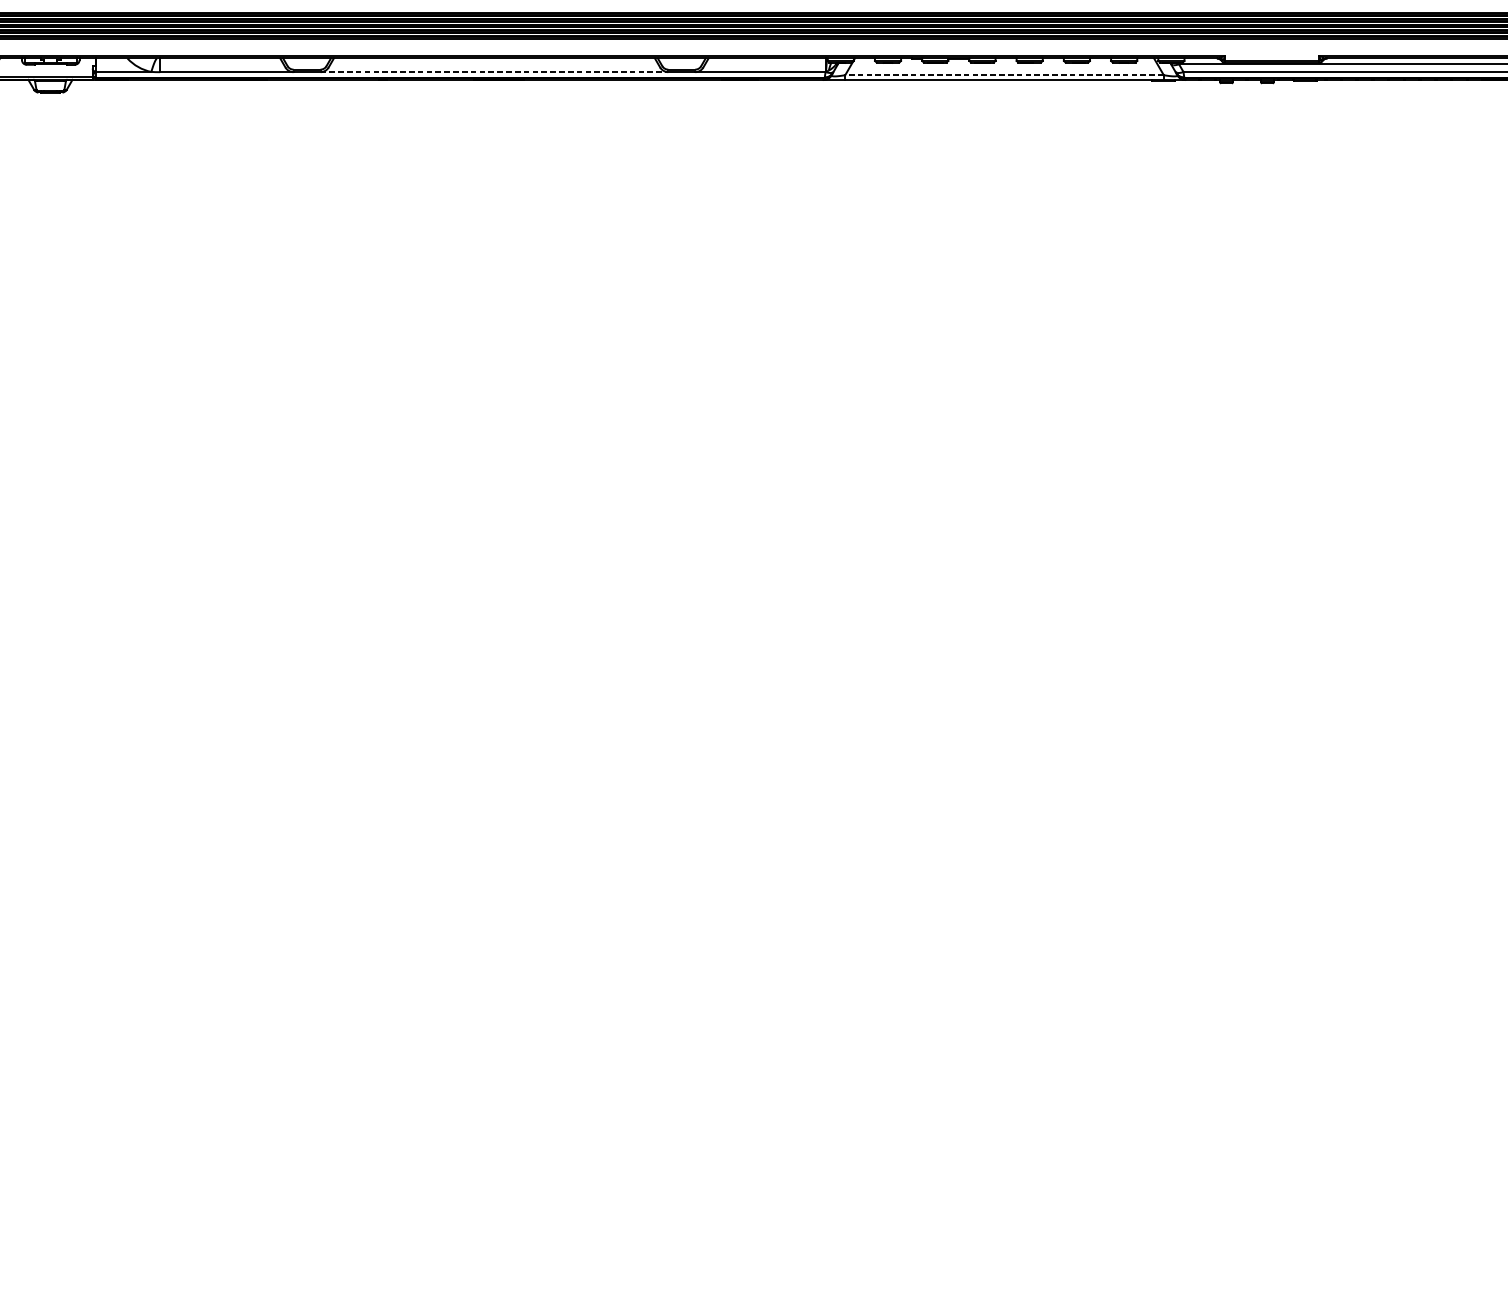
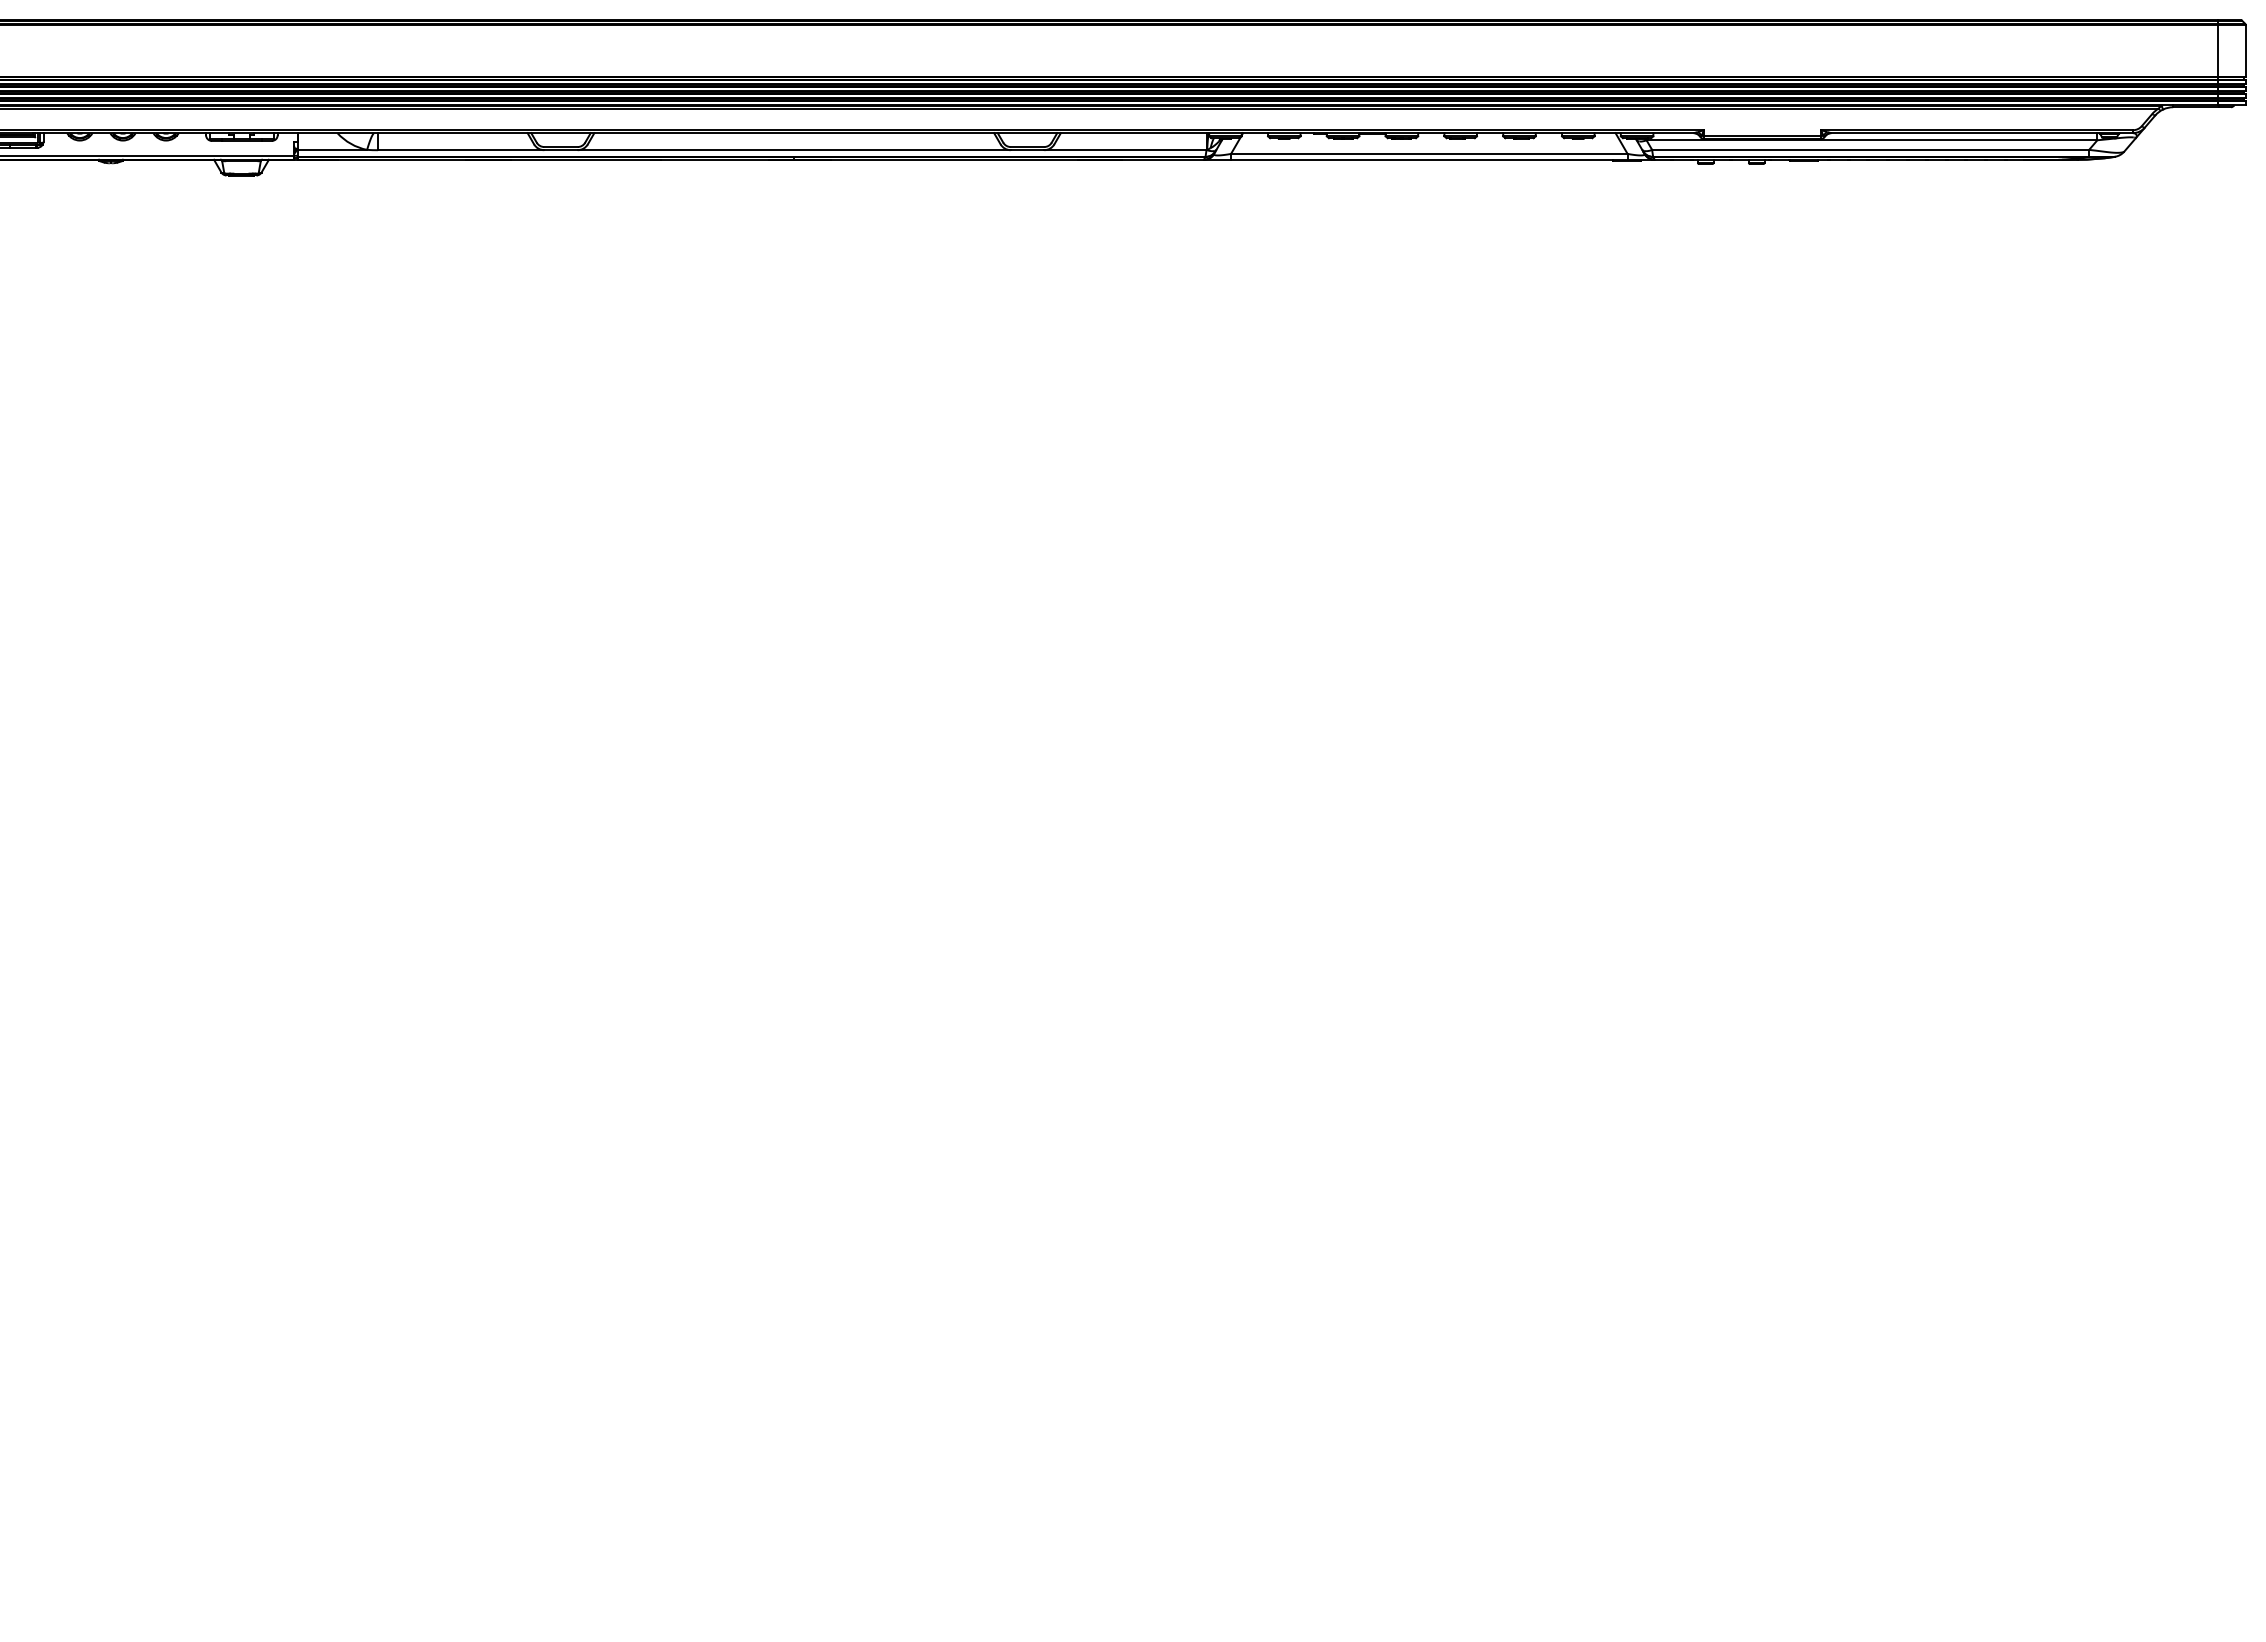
line: (494, 72) -> (794, 150), dashed -> solid
line: (1003, 74) -> (1428, 153), dashed -> solid

